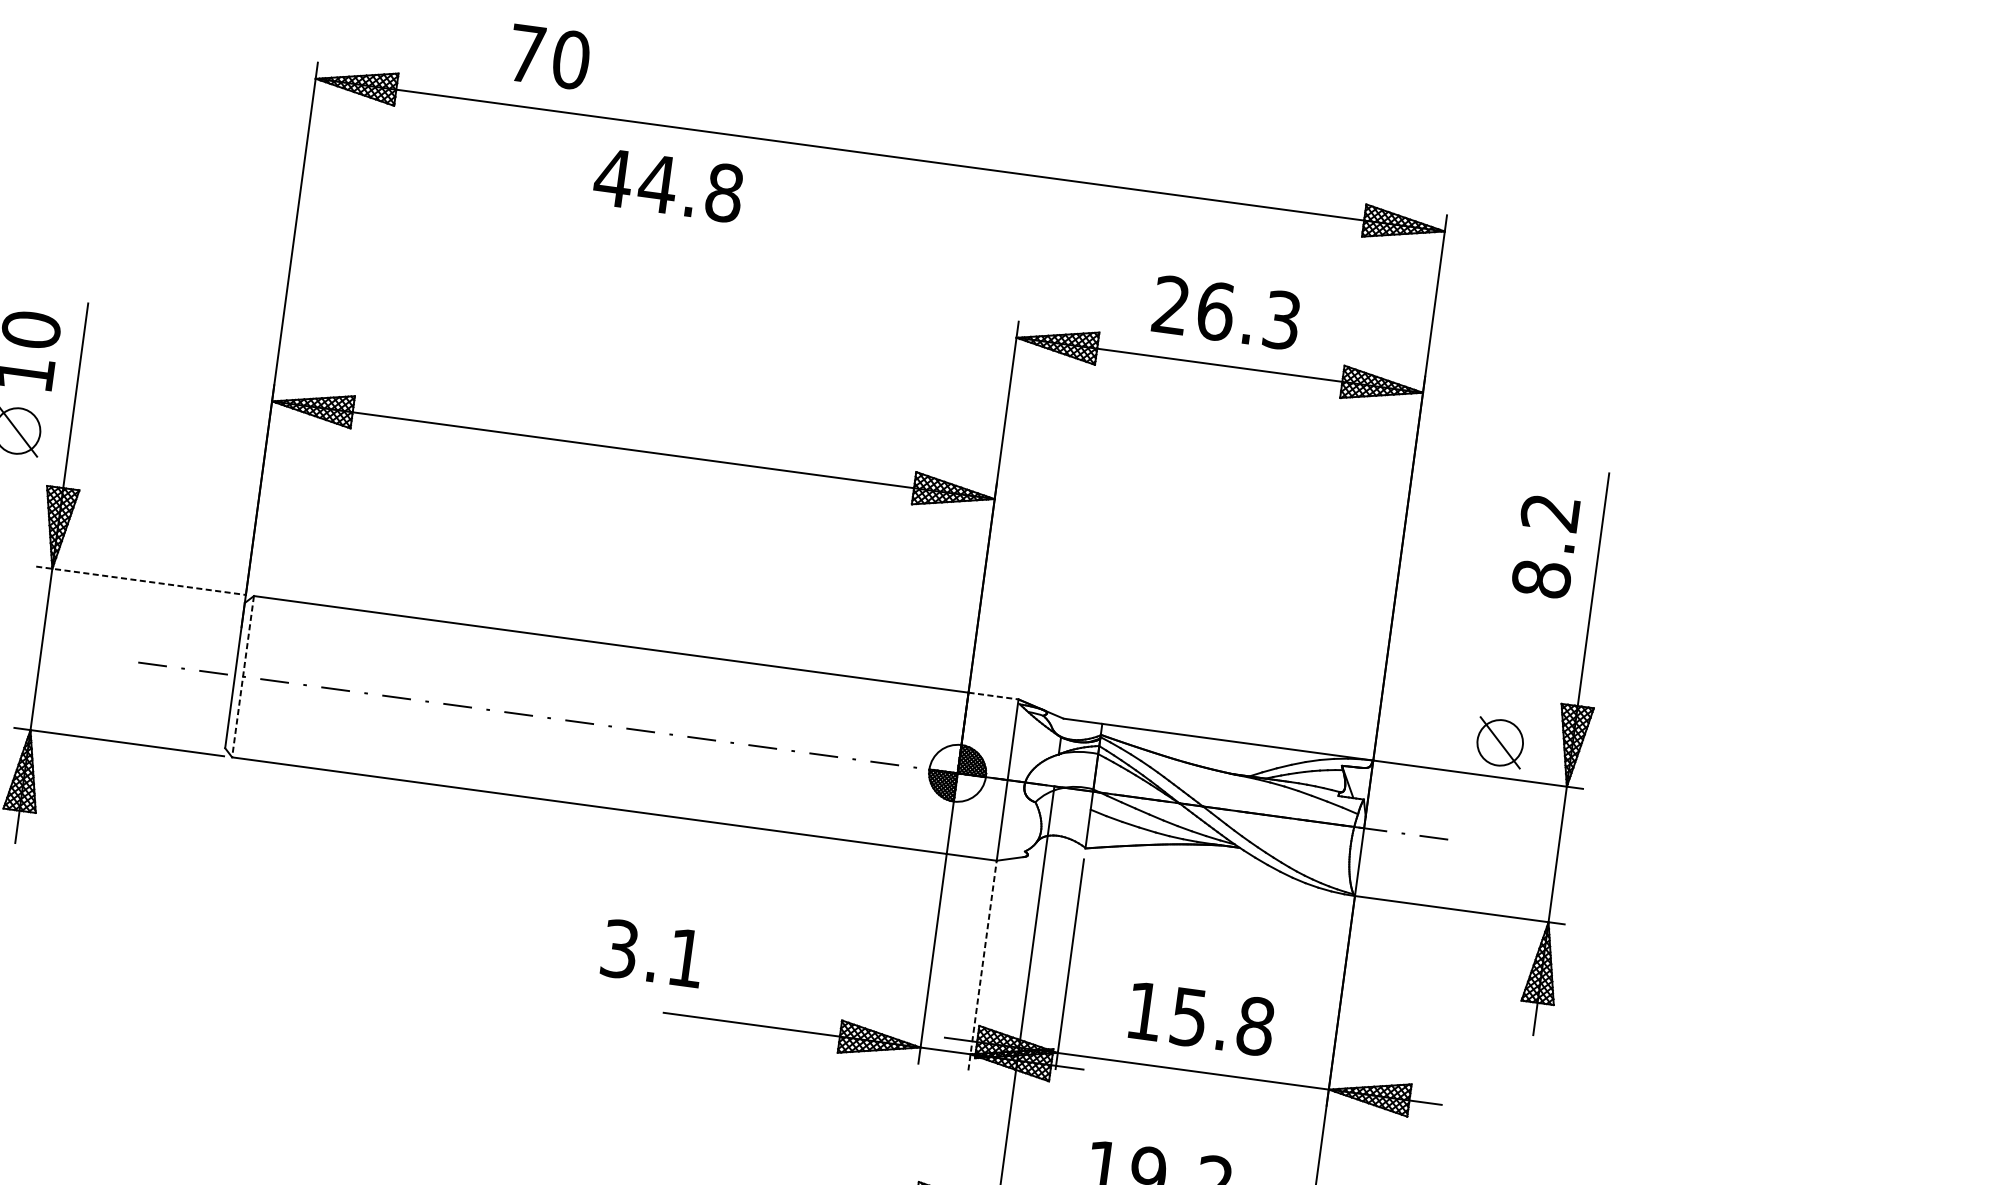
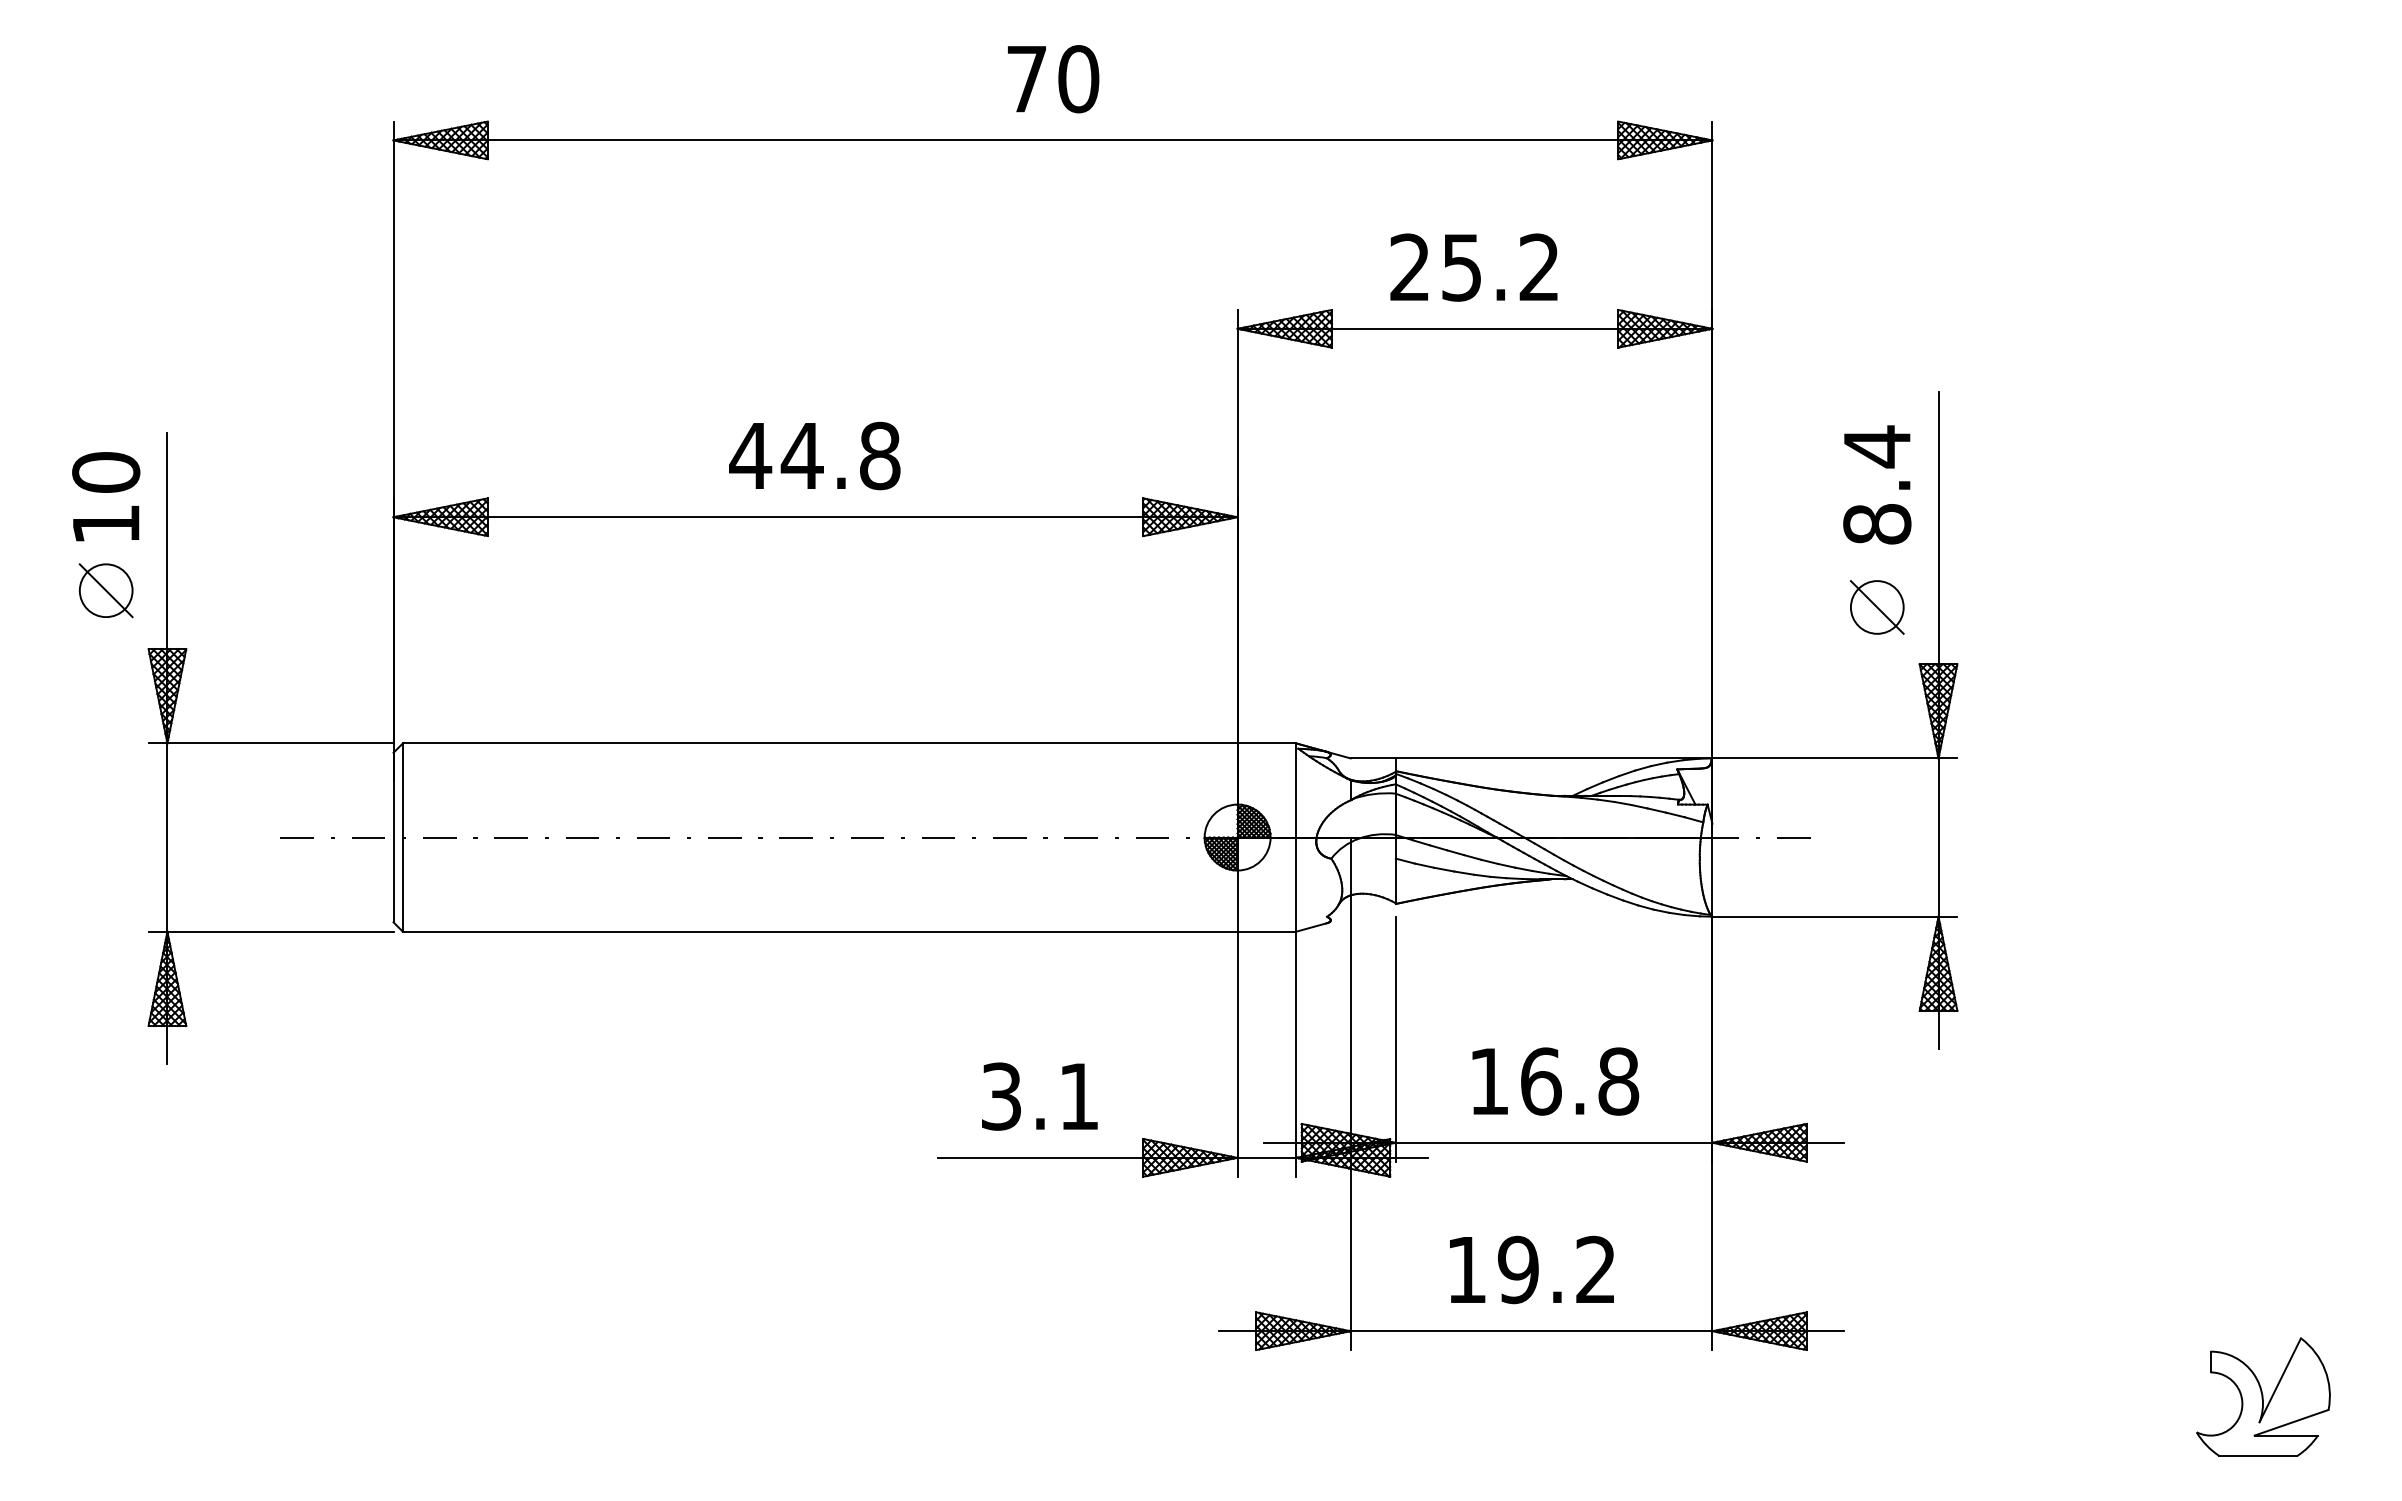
text: (549, 57) -> (1053, 79), moved
text: (668, 184) -> (814, 455), moved
text: (1248, 315) -> (1500, 267), 26.3 -> 25.2
text: (1549, 512) -> (1876, 446), 8.2 -> 8.4
line: (141, 580) -> (271, 743), dashed -> solid
line: (242, 677) -> (402, 838), dashed -> solid
line: (994, 696) -> (1267, 743), dashed -> solid
part: (1499, 742) -> (1876, 607), moved
text: (652, 953) -> (1039, 1096), moved
line: (983, 965) -> (1296, 1053), dashed -> solid
text: (1189, 1017) -> (1541, 1081), 15.8 -> 16.8

